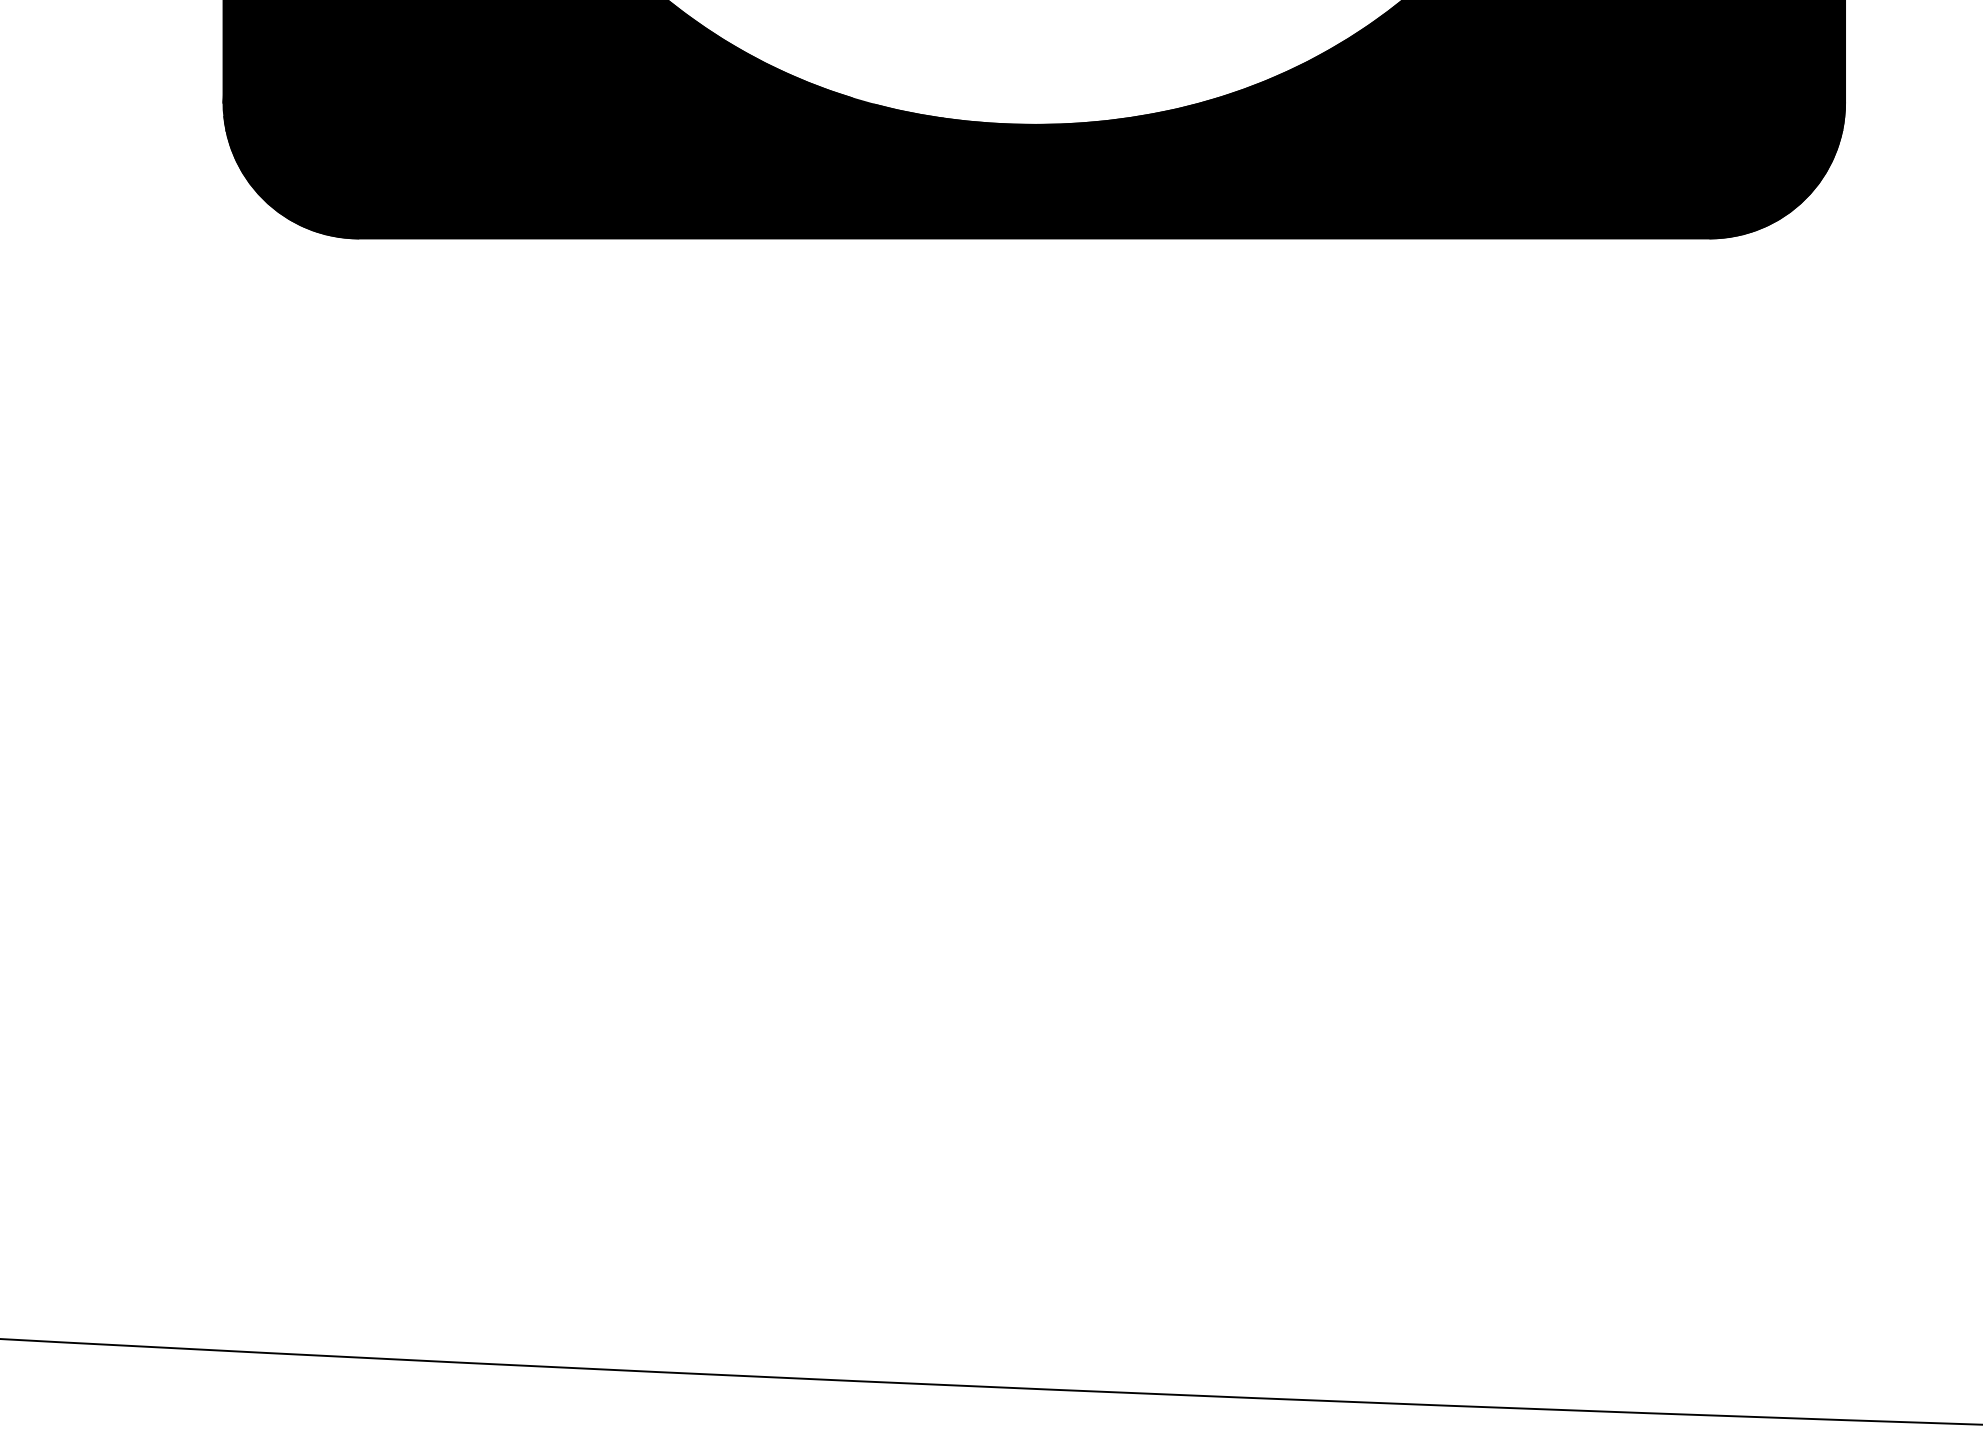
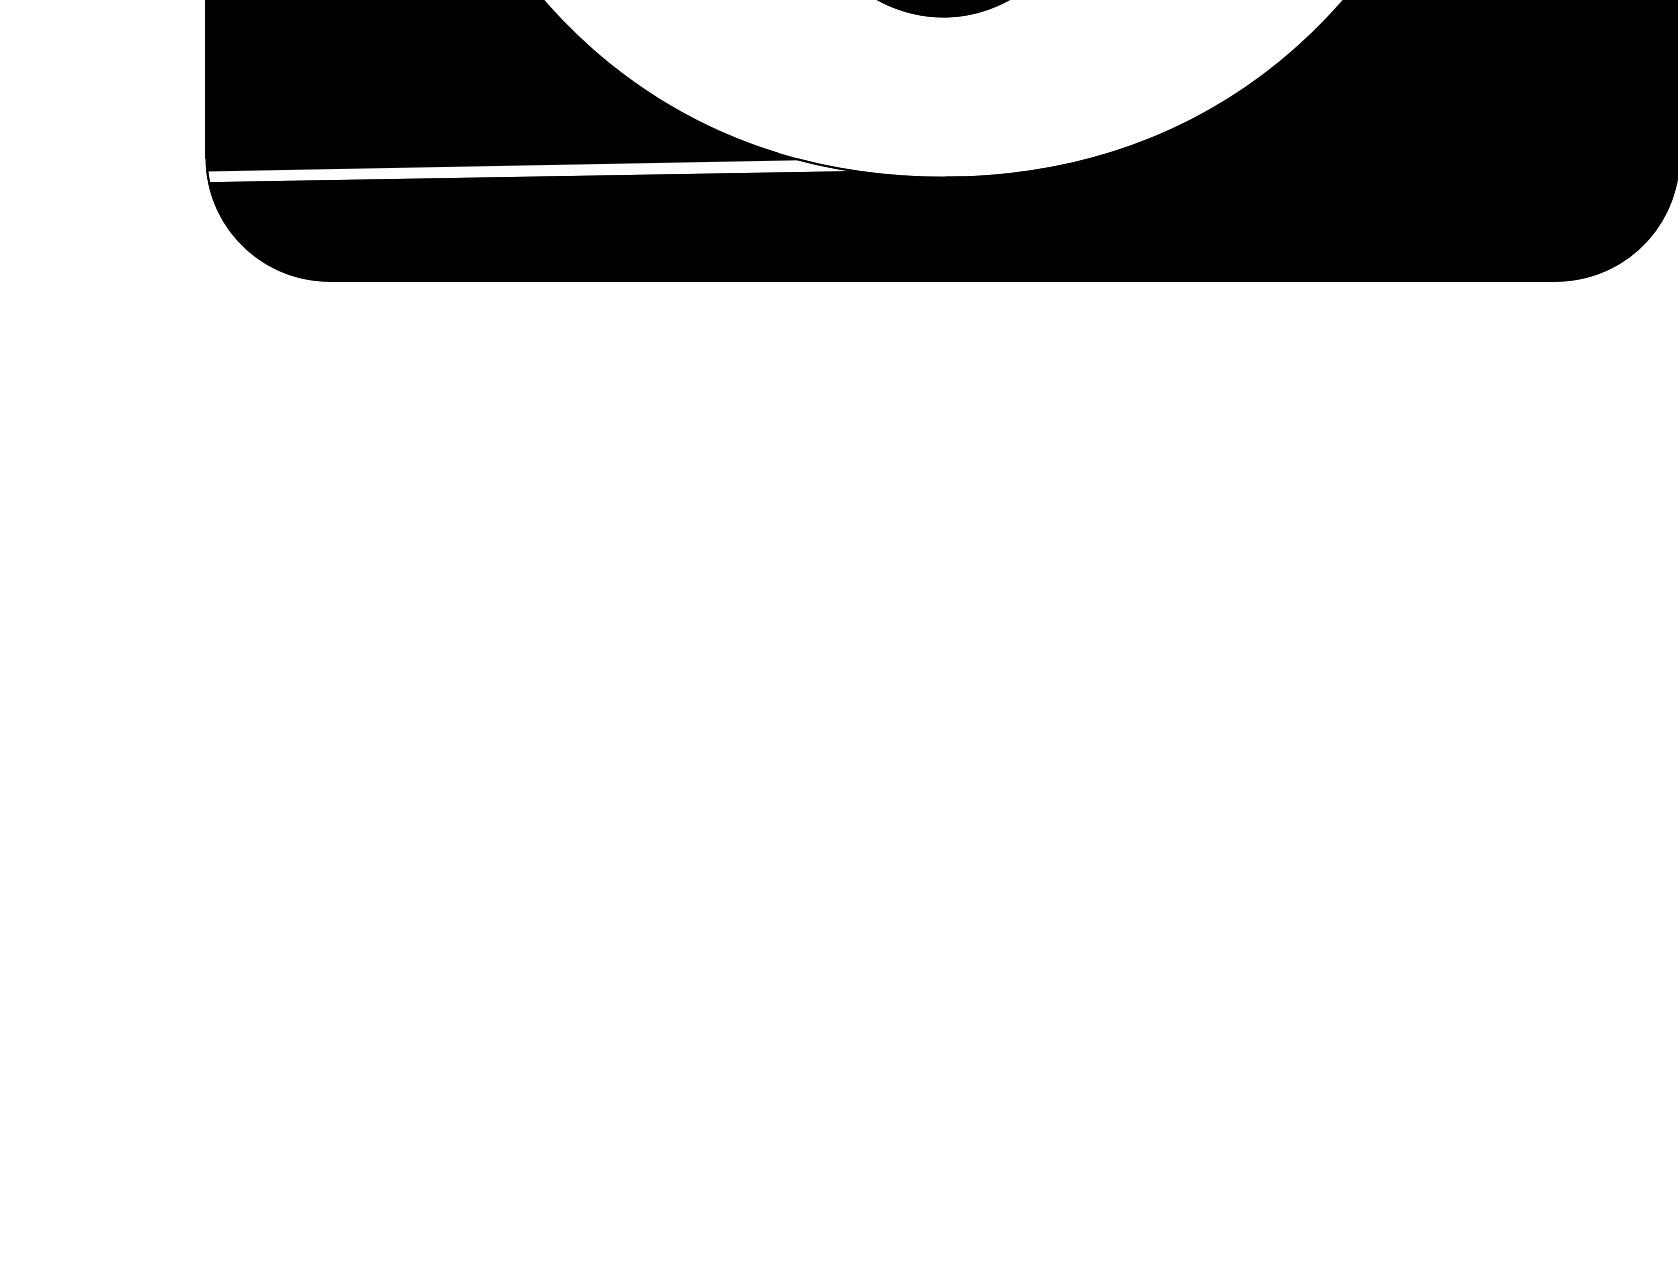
fill: (583, 117) -> (533, 170), removed

